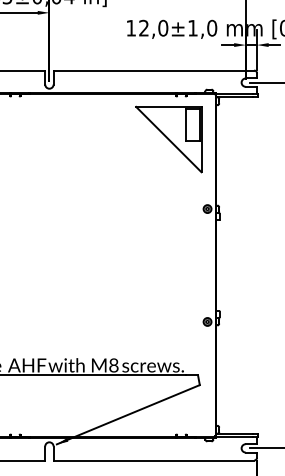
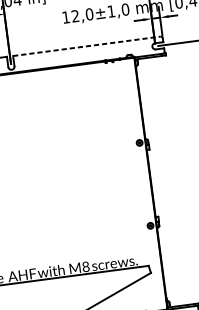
line: (154, 70) -> (87, 46), solid -> dashed
part: (168, 139) -> (104, 95), removed

